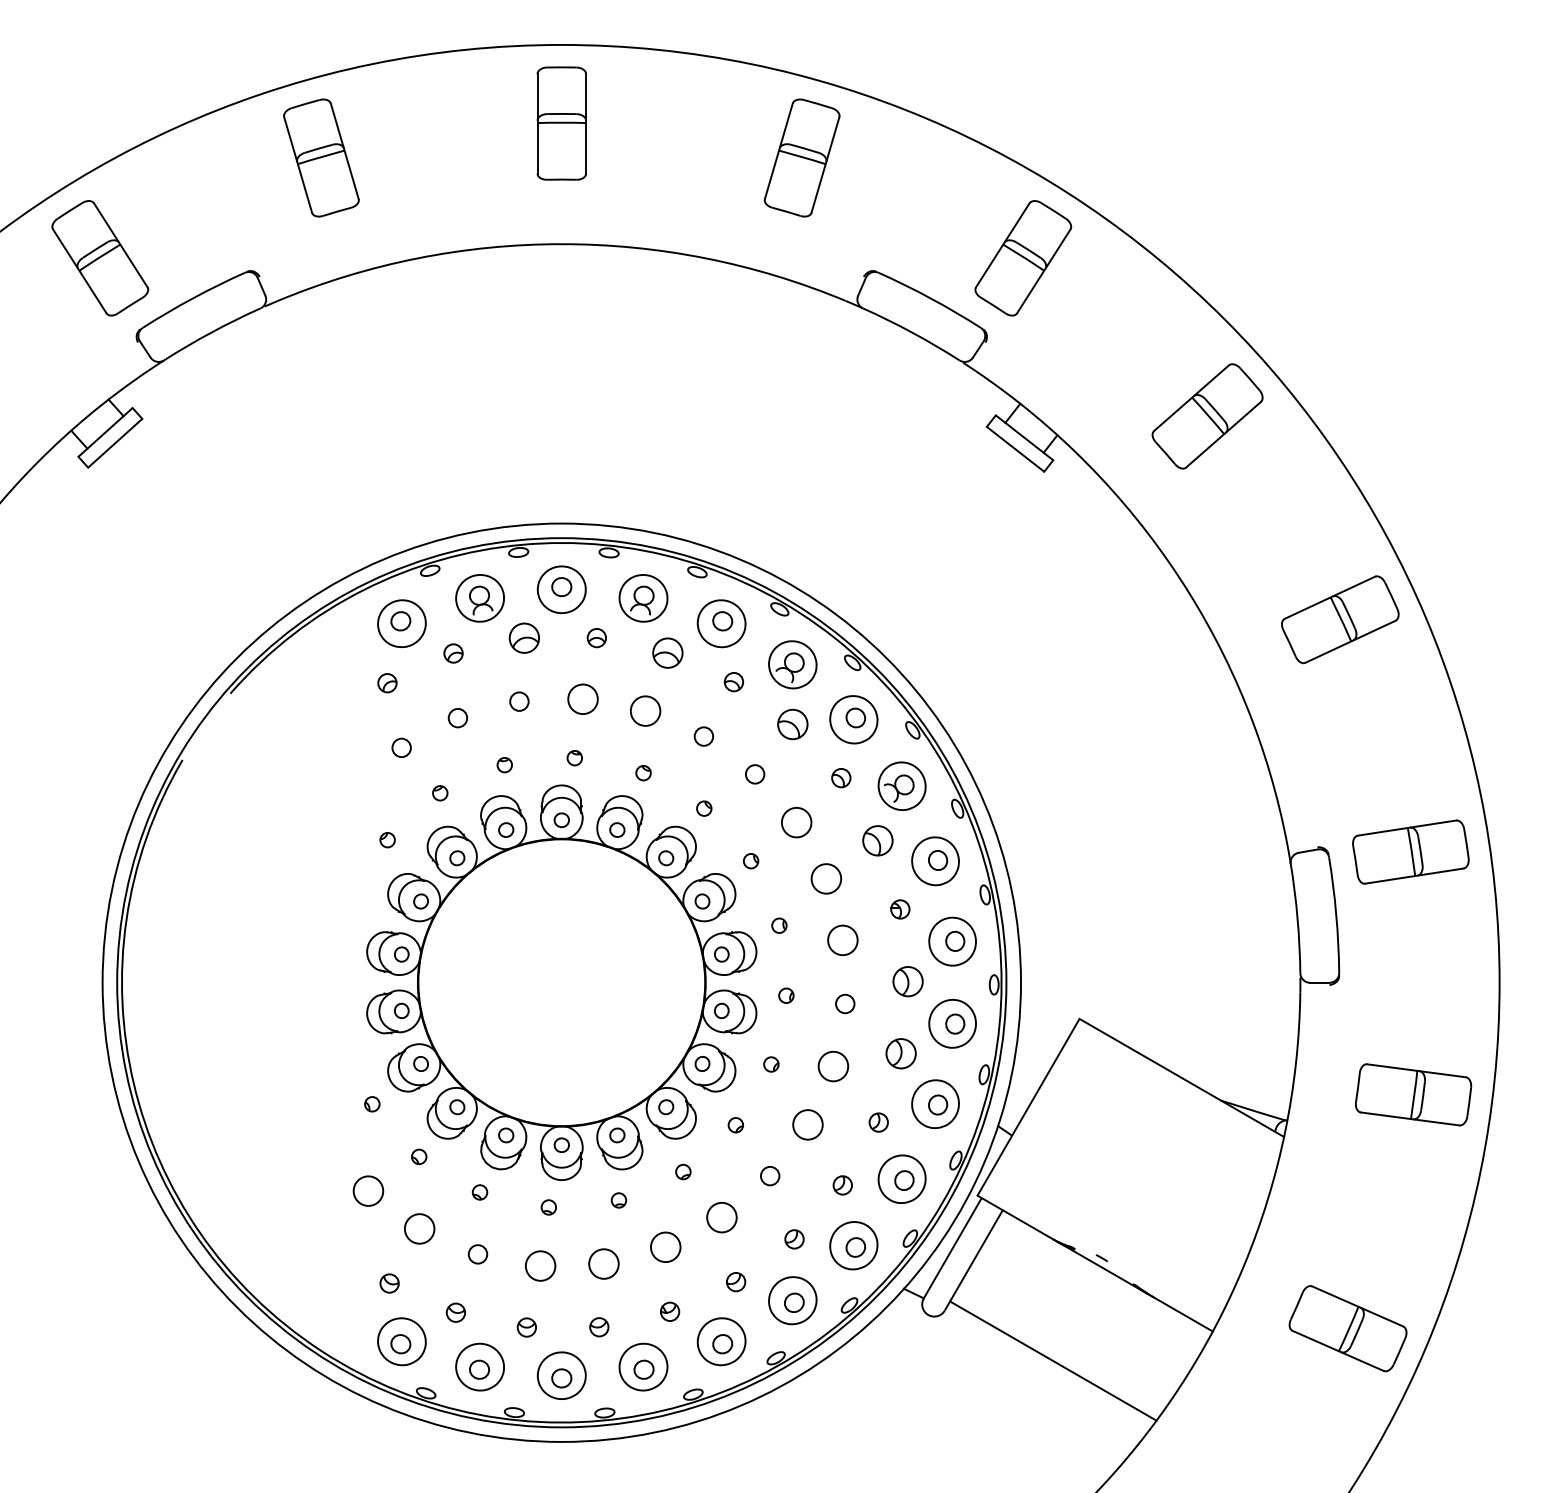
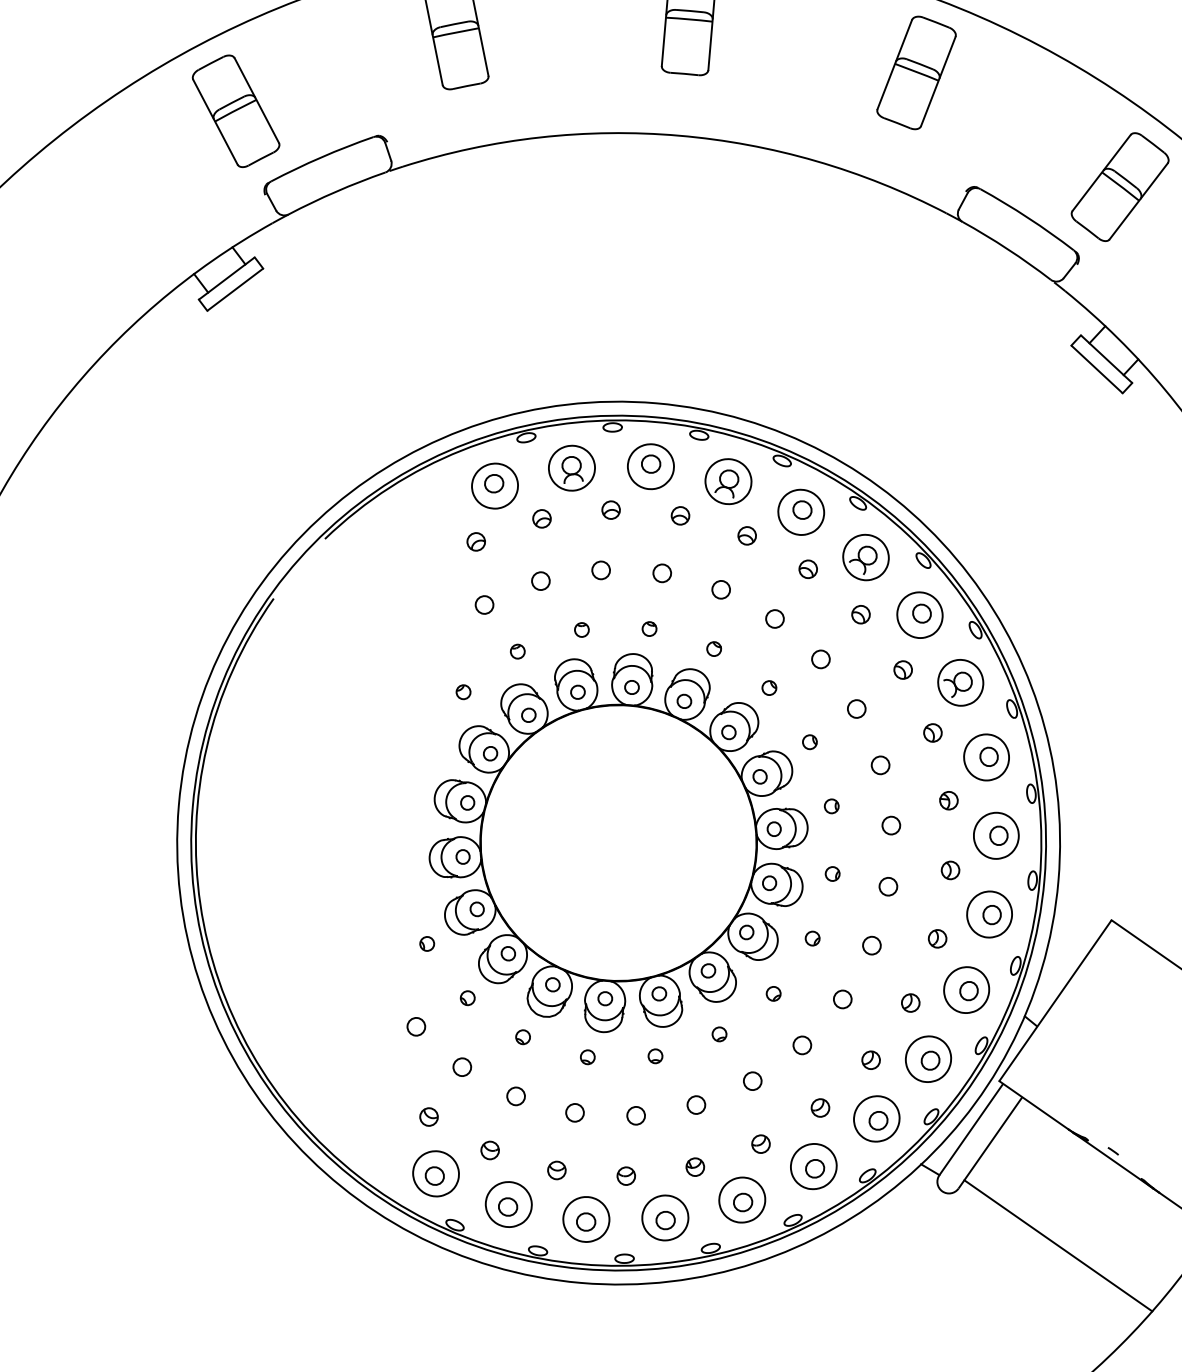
part: (524, 638) -> (611, 510), size x0.62
part: (667, 652) -> (747, 535), size x0.62
circle: (582, 699) -> (661, 573), size x0.62
circle: (645, 710) -> (721, 589), size x0.62
part: (792, 724) -> (860, 614), size x0.62
circle: (796, 822) -> (856, 708), size x0.62
part: (877, 840) -> (932, 732), size x0.62
circle: (826, 878) -> (880, 764), size x0.62
circle: (842, 940) -> (890, 825), size x0.62
part: (908, 981) -> (950, 870), size x0.62
part: (900, 1053) -> (937, 938), size x0.62
circle: (833, 1066) -> (872, 945), size x0.62
circle: (807, 1124) -> (842, 999), size x0.62
circle: (368, 1190) -> (416, 1026), size x0.62
circle: (721, 1217) -> (752, 1081), size x0.62
circle: (419, 1228) -> (462, 1066), size x0.62
circle: (665, 1247) -> (696, 1105), size x0.62
circle: (604, 1263) -> (636, 1115), size x0.62
circle: (540, 1266) -> (574, 1113), size x0.62

